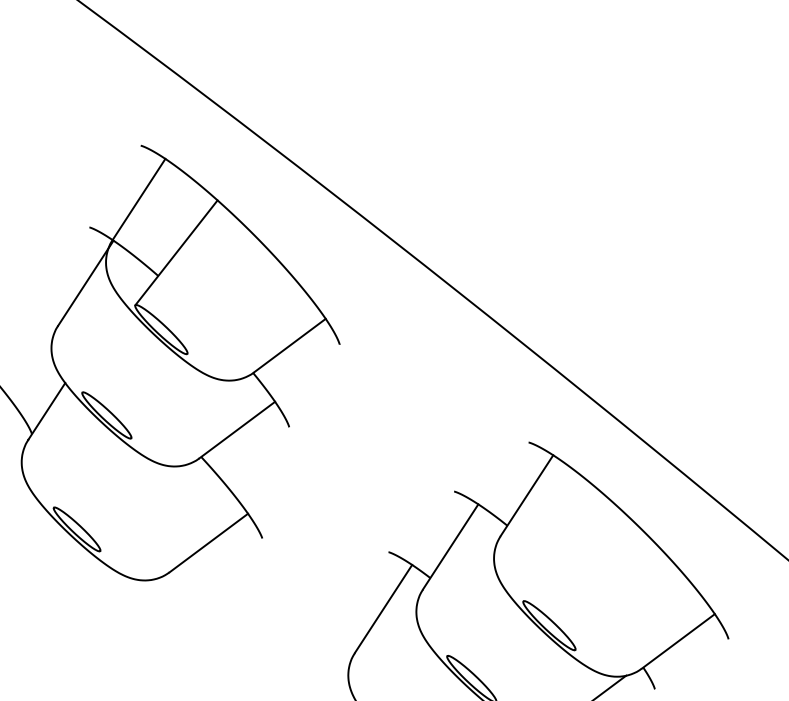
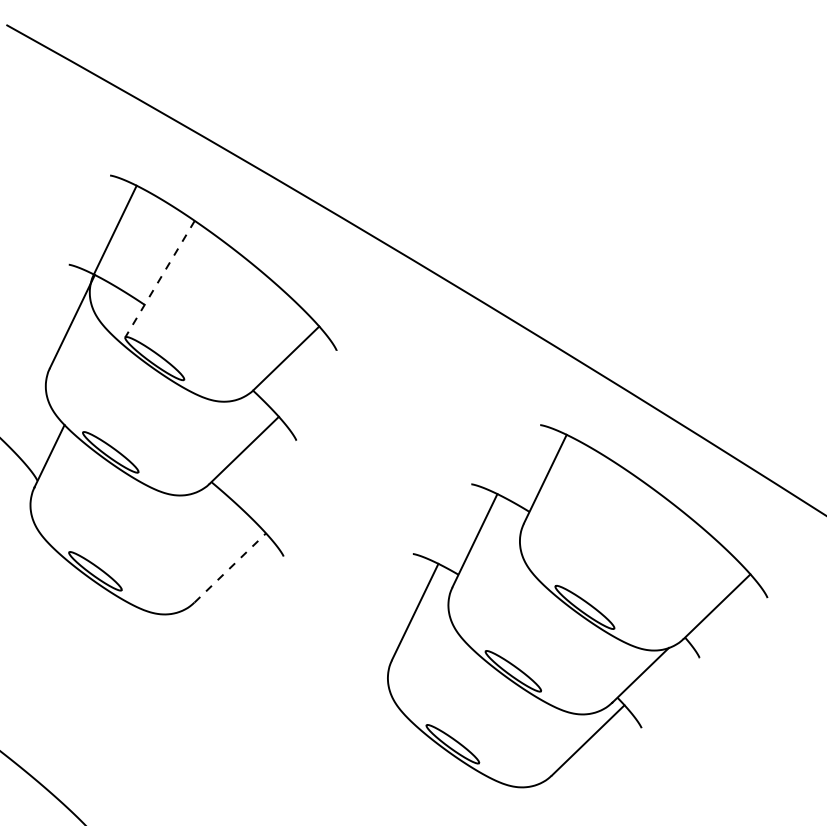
line: (176, 253) -> (160, 279), solid -> dashed
line: (209, 543) -> (230, 568), solid -> dashed

